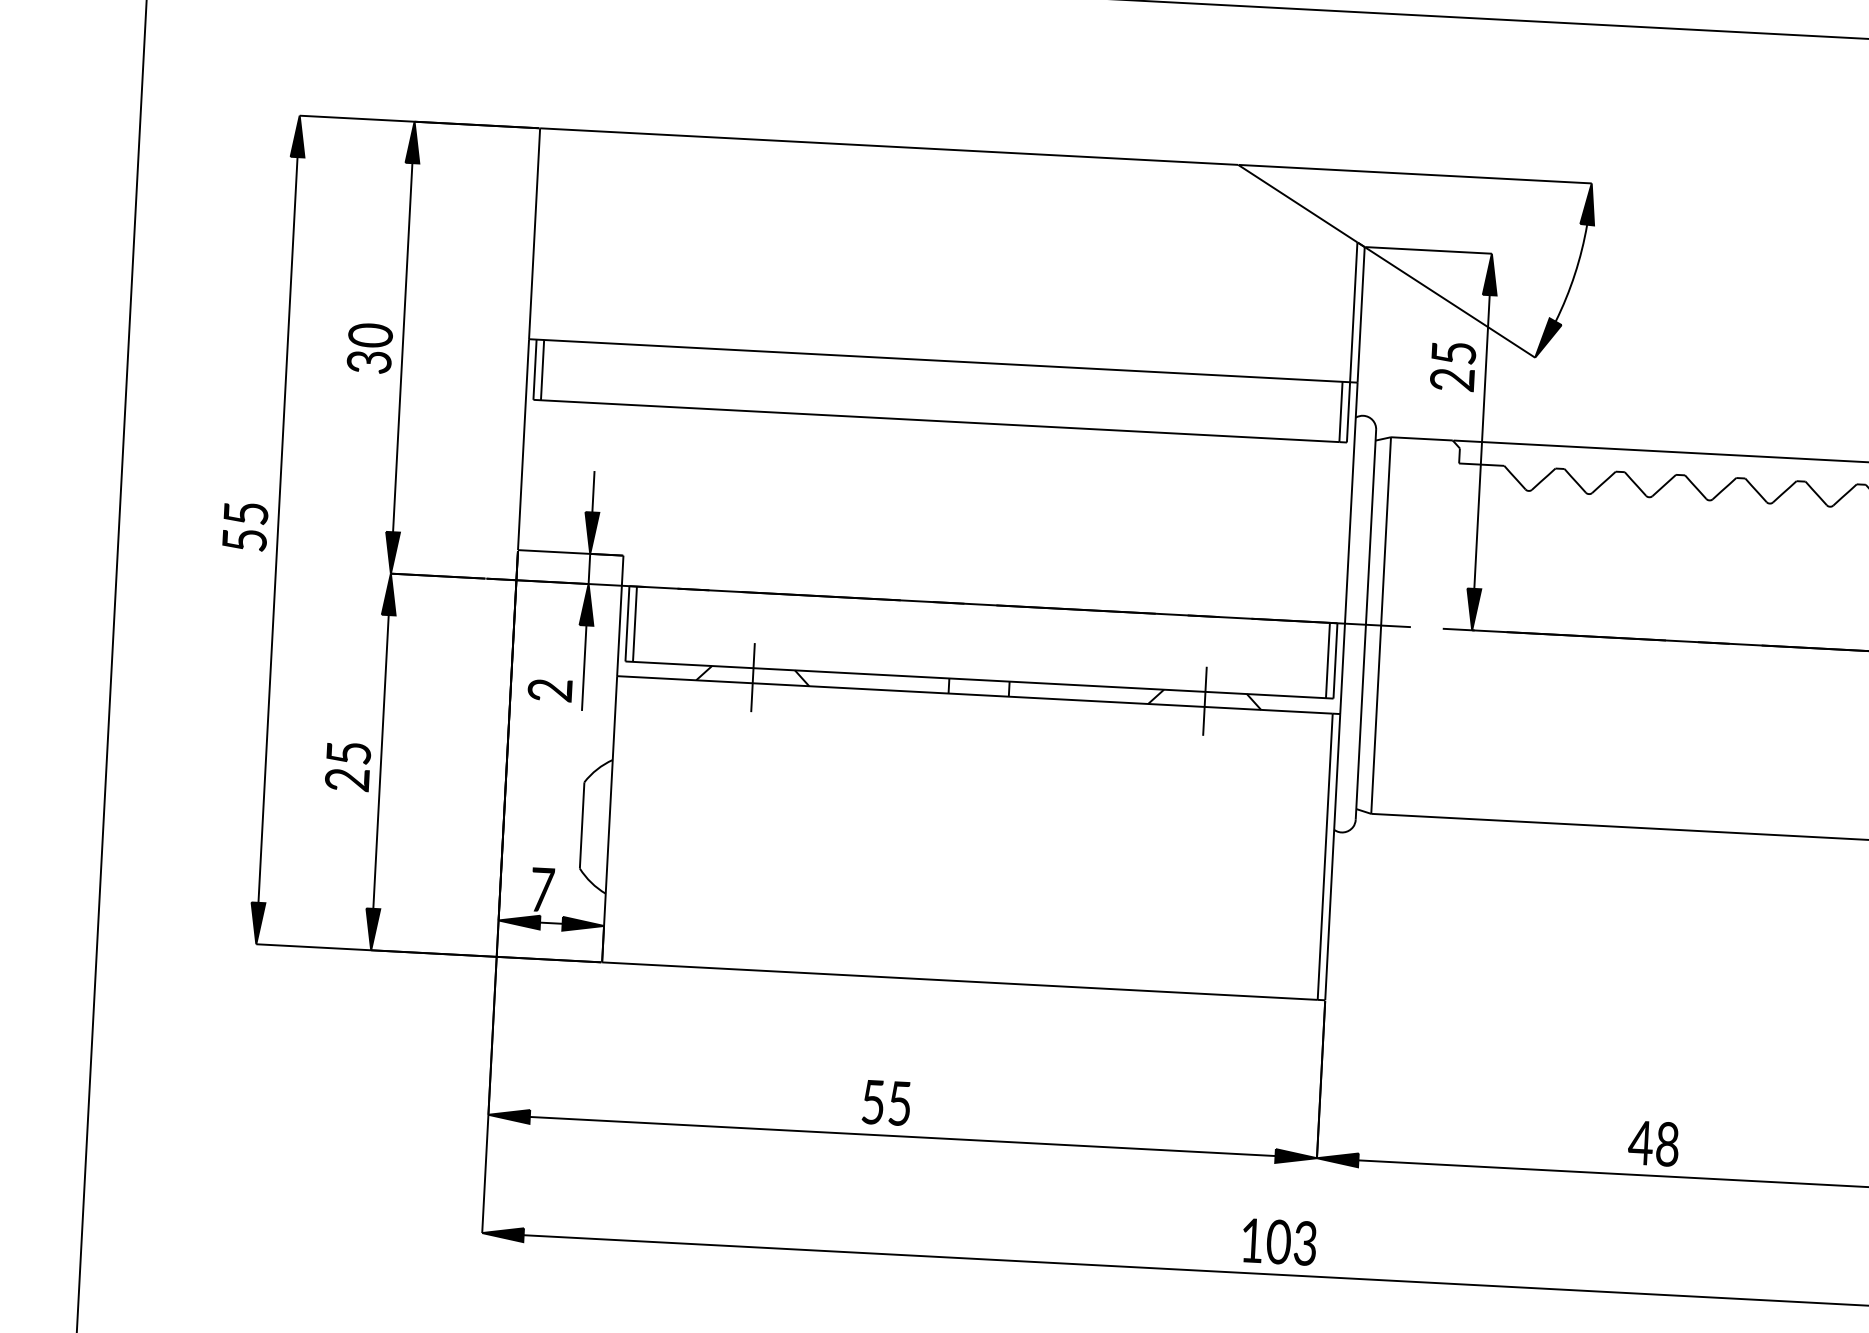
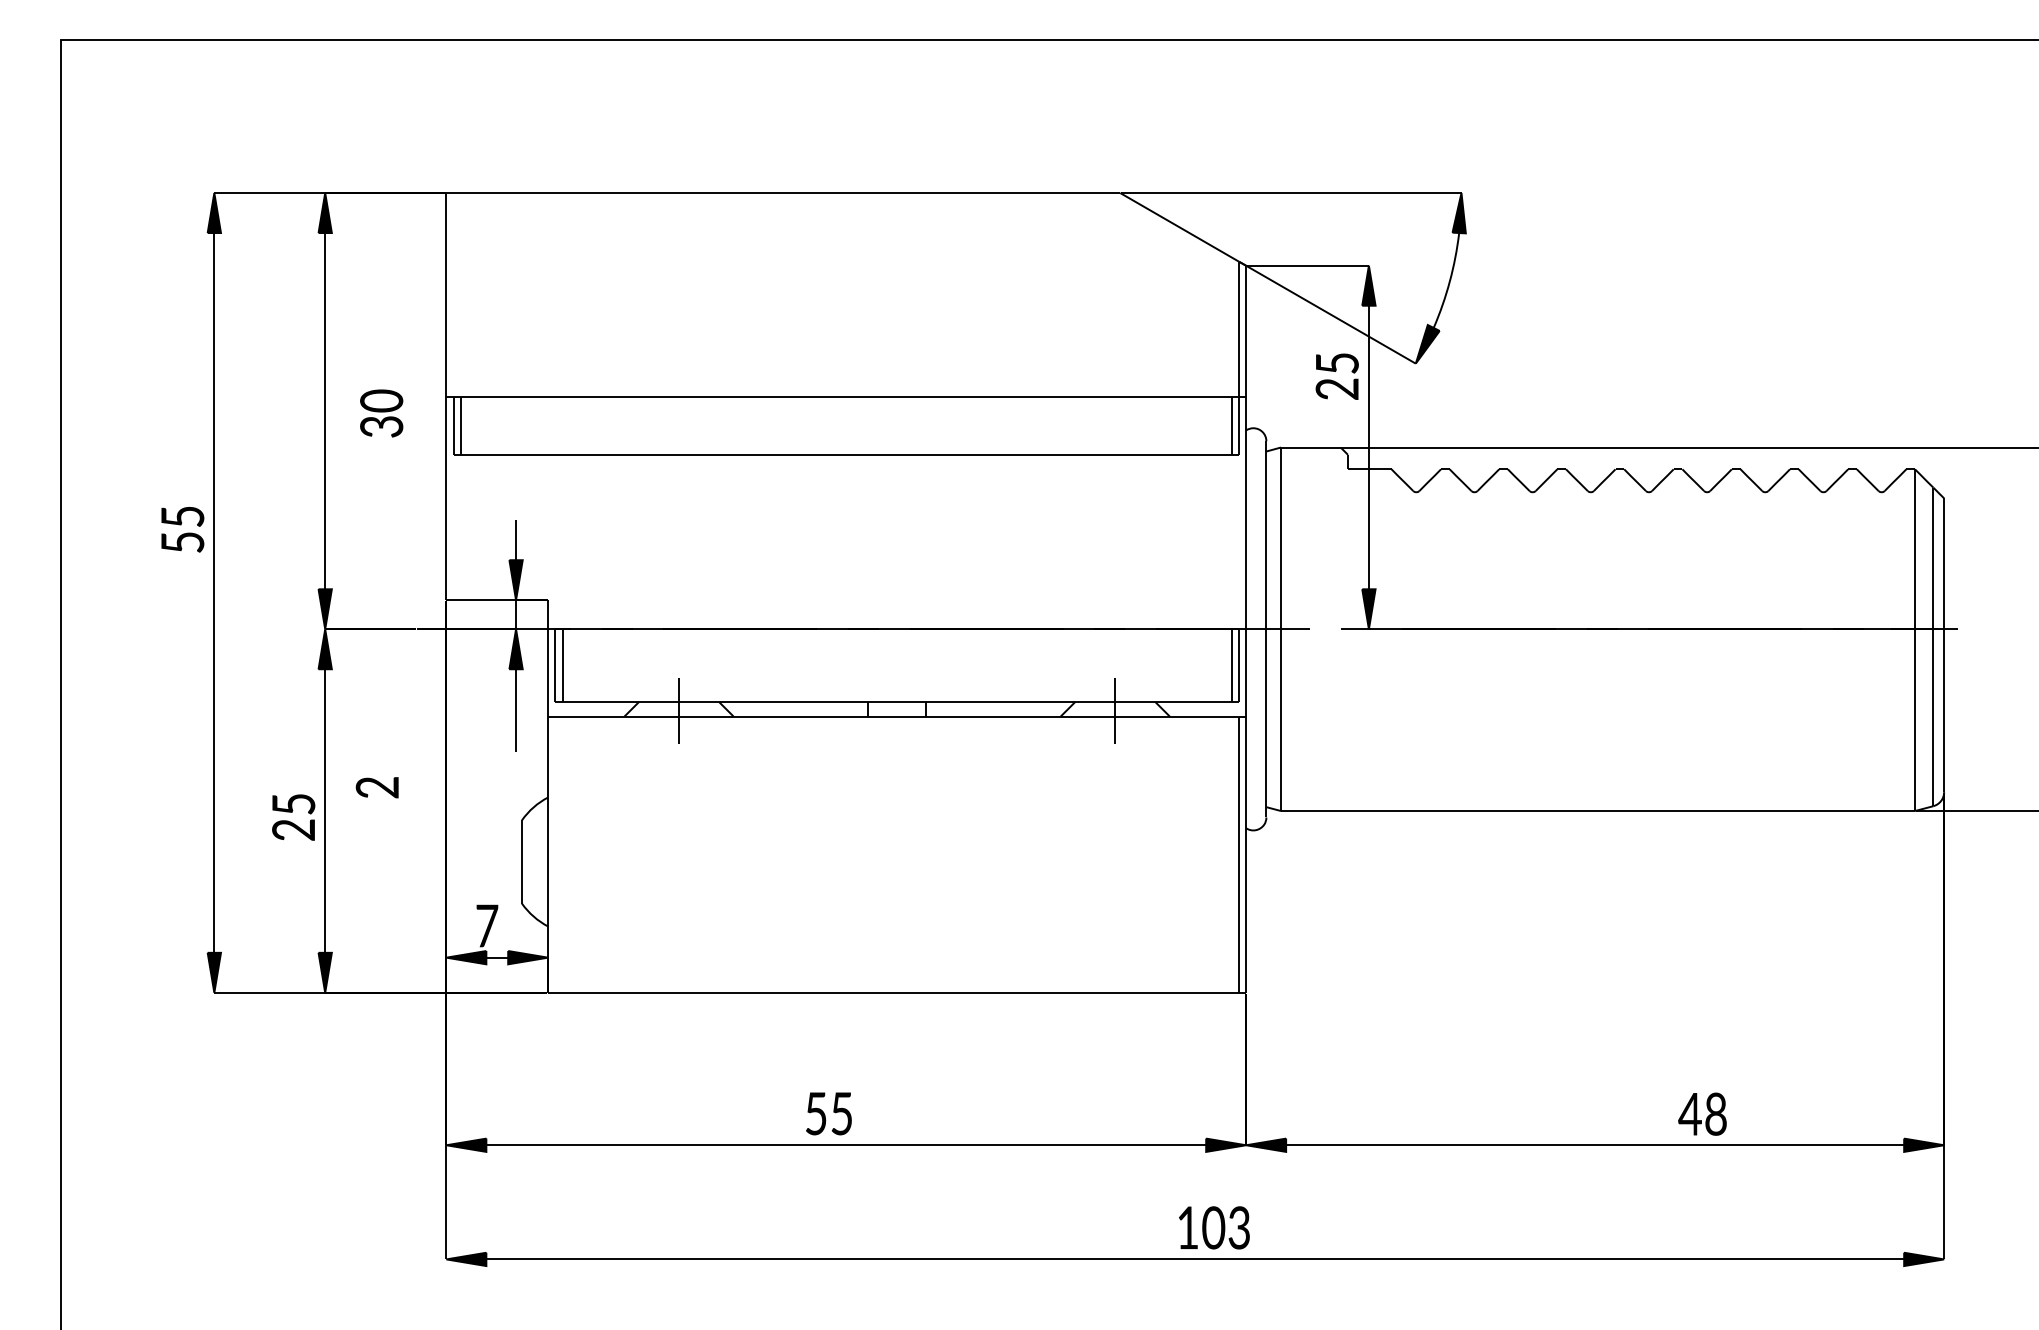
text: (369, 348) -> (381, 413), moved
text: (245, 526) -> (182, 529), moved
text: (549, 690) -> (376, 787), moved
text: (1653, 1142) -> (1702, 1113), moved

